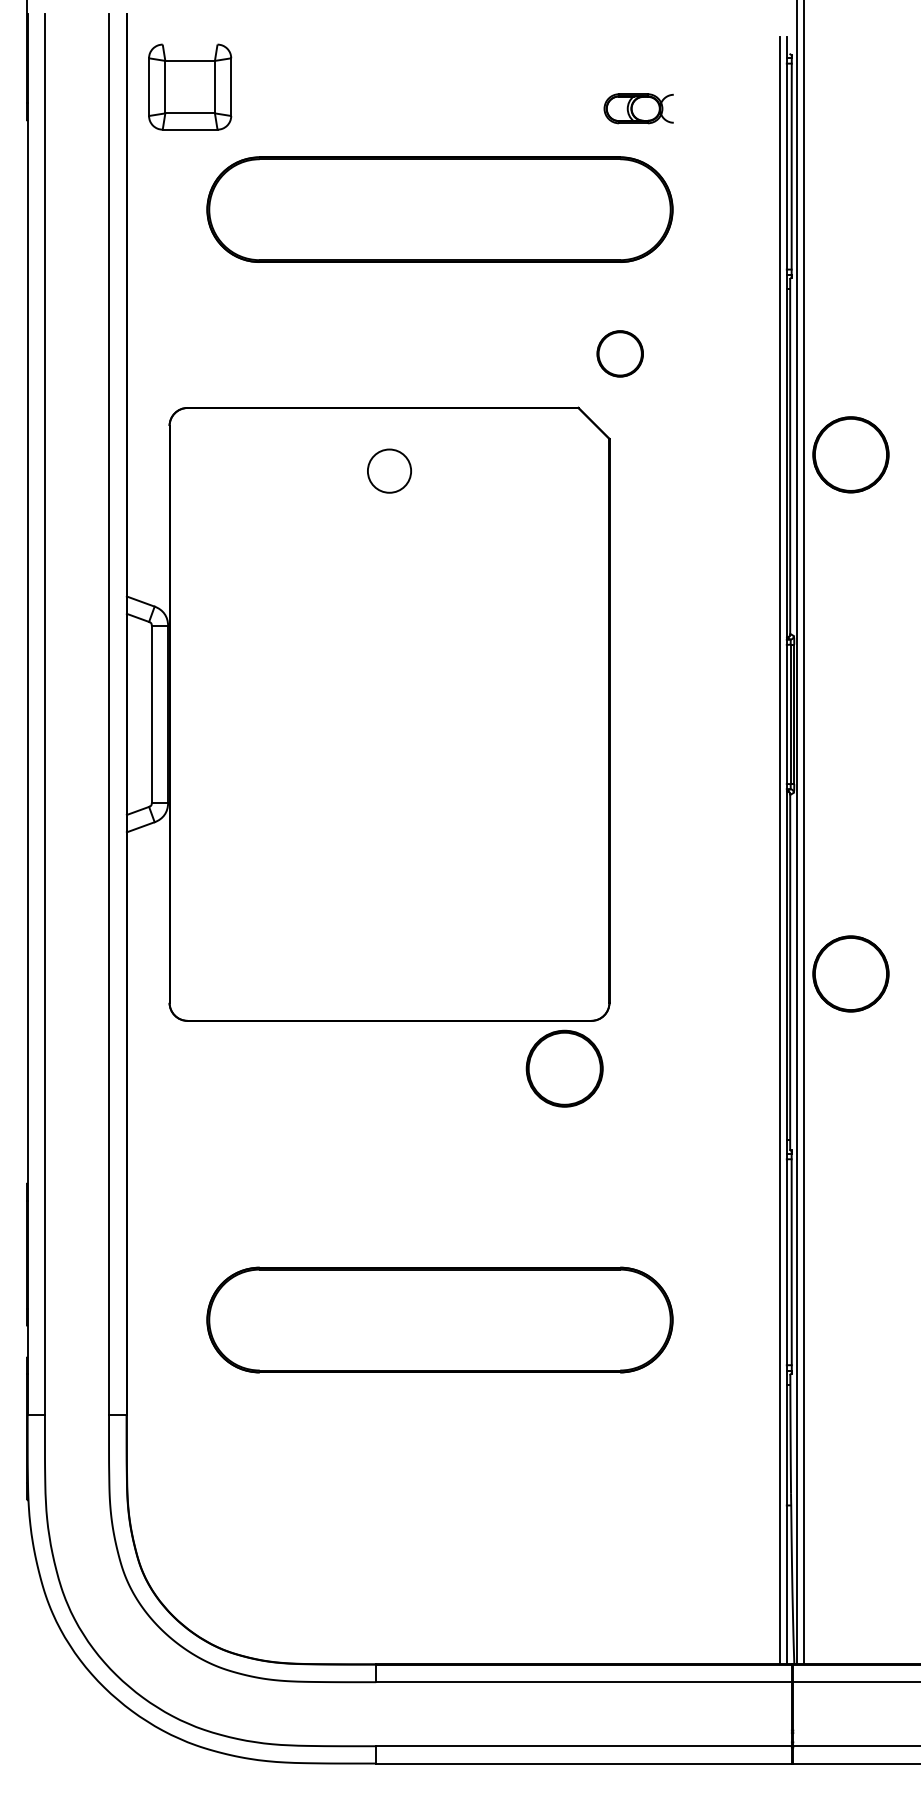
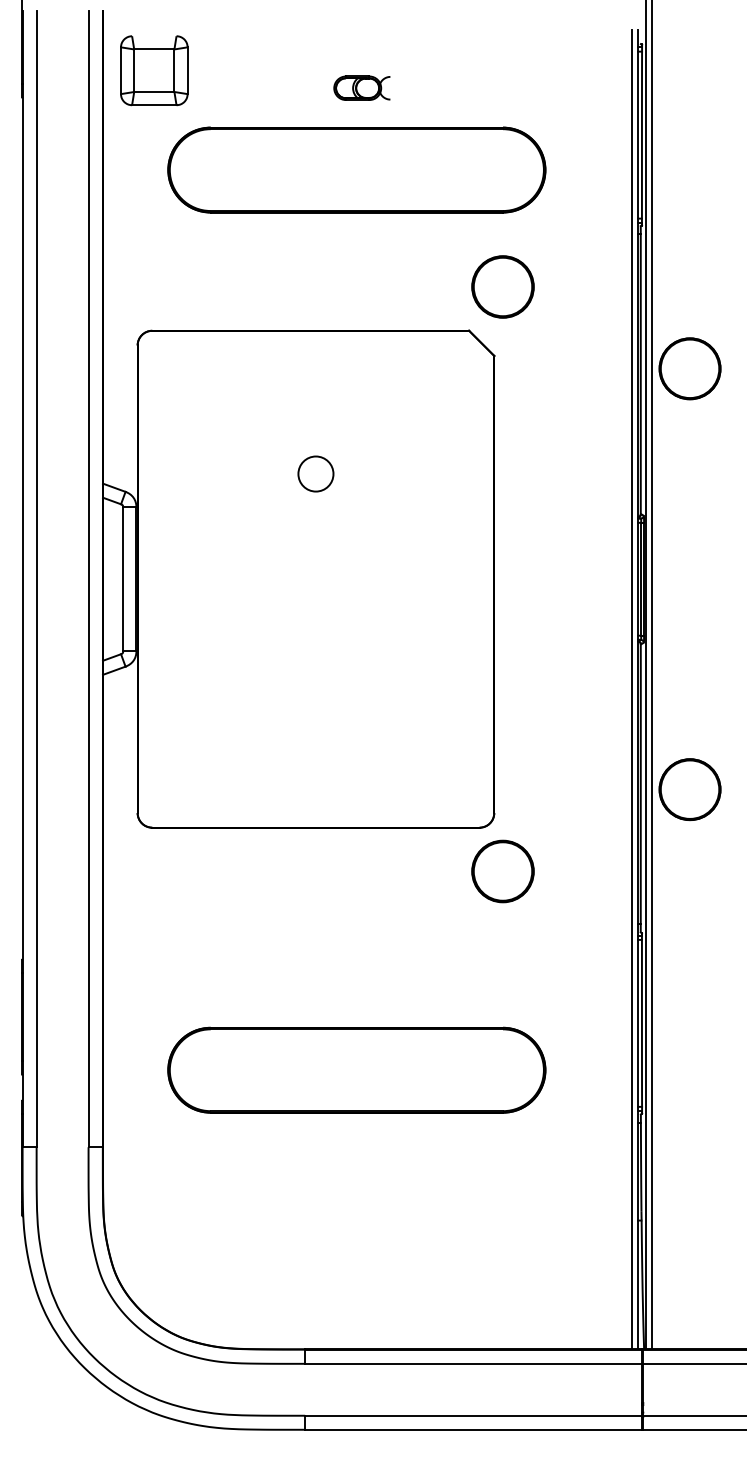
part: (638, 107) -> (361, 87), moved
circle: (619, 353) -> (502, 286), size x1.67
circle: (388, 470) -> (315, 473), moved
part: (564, 1068) -> (502, 871), moved

